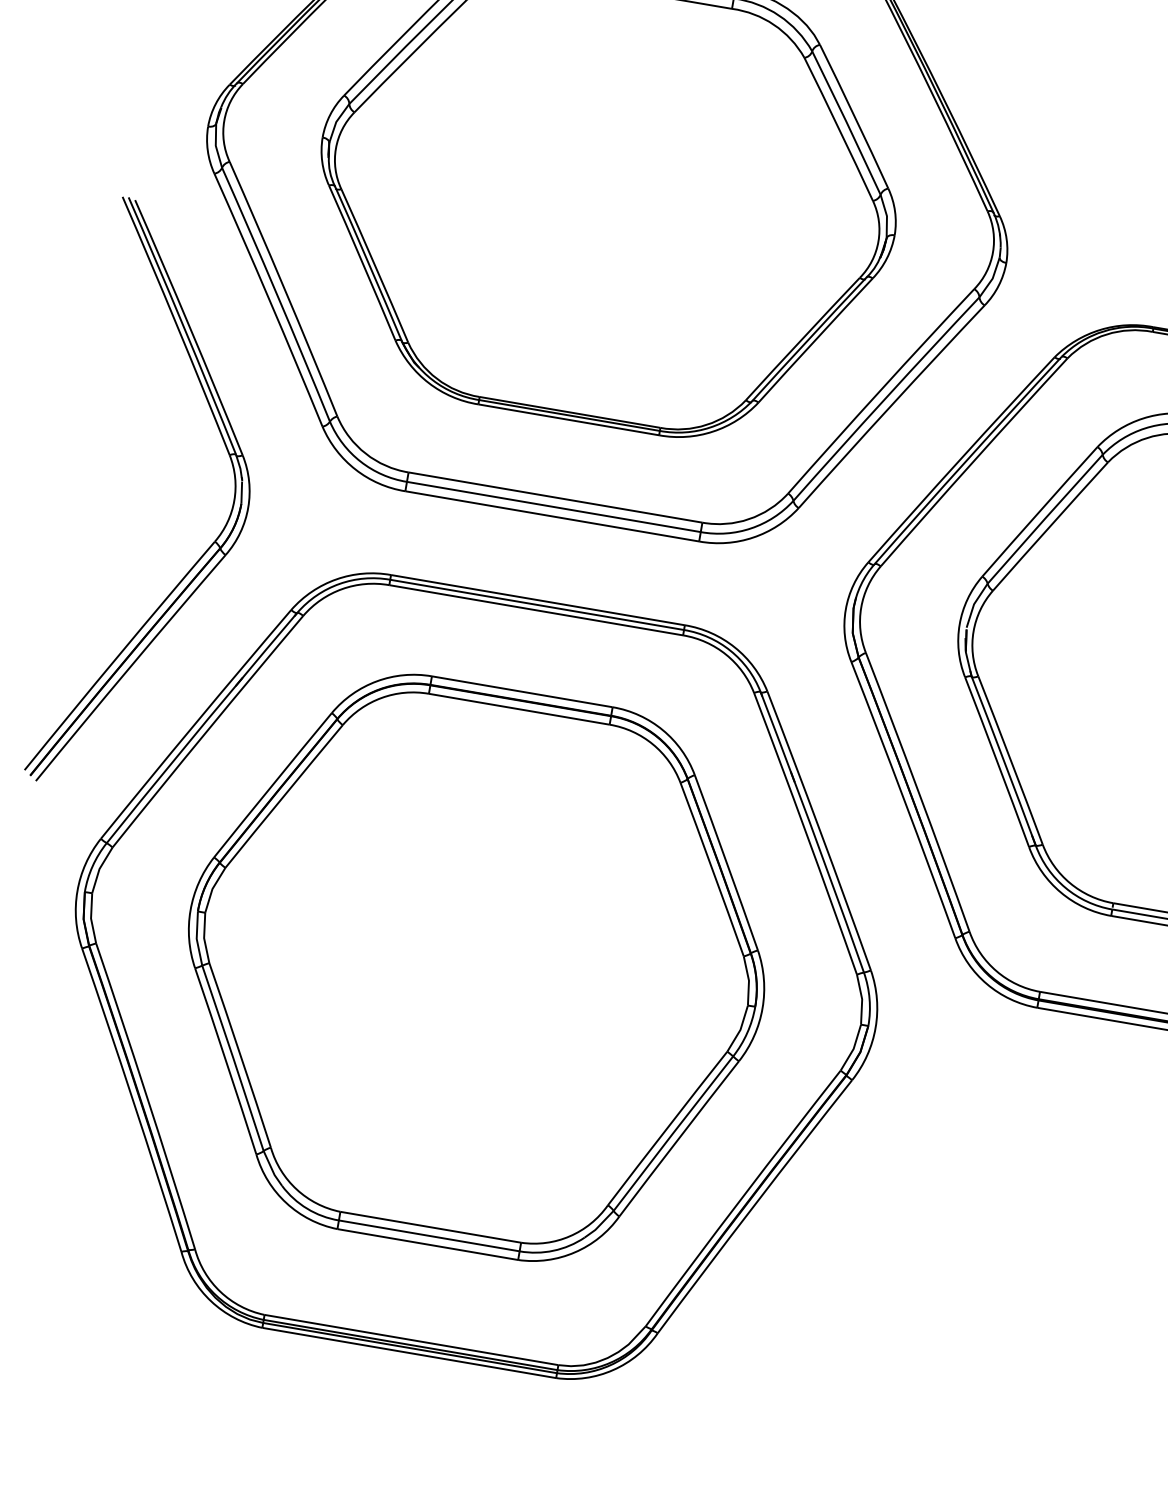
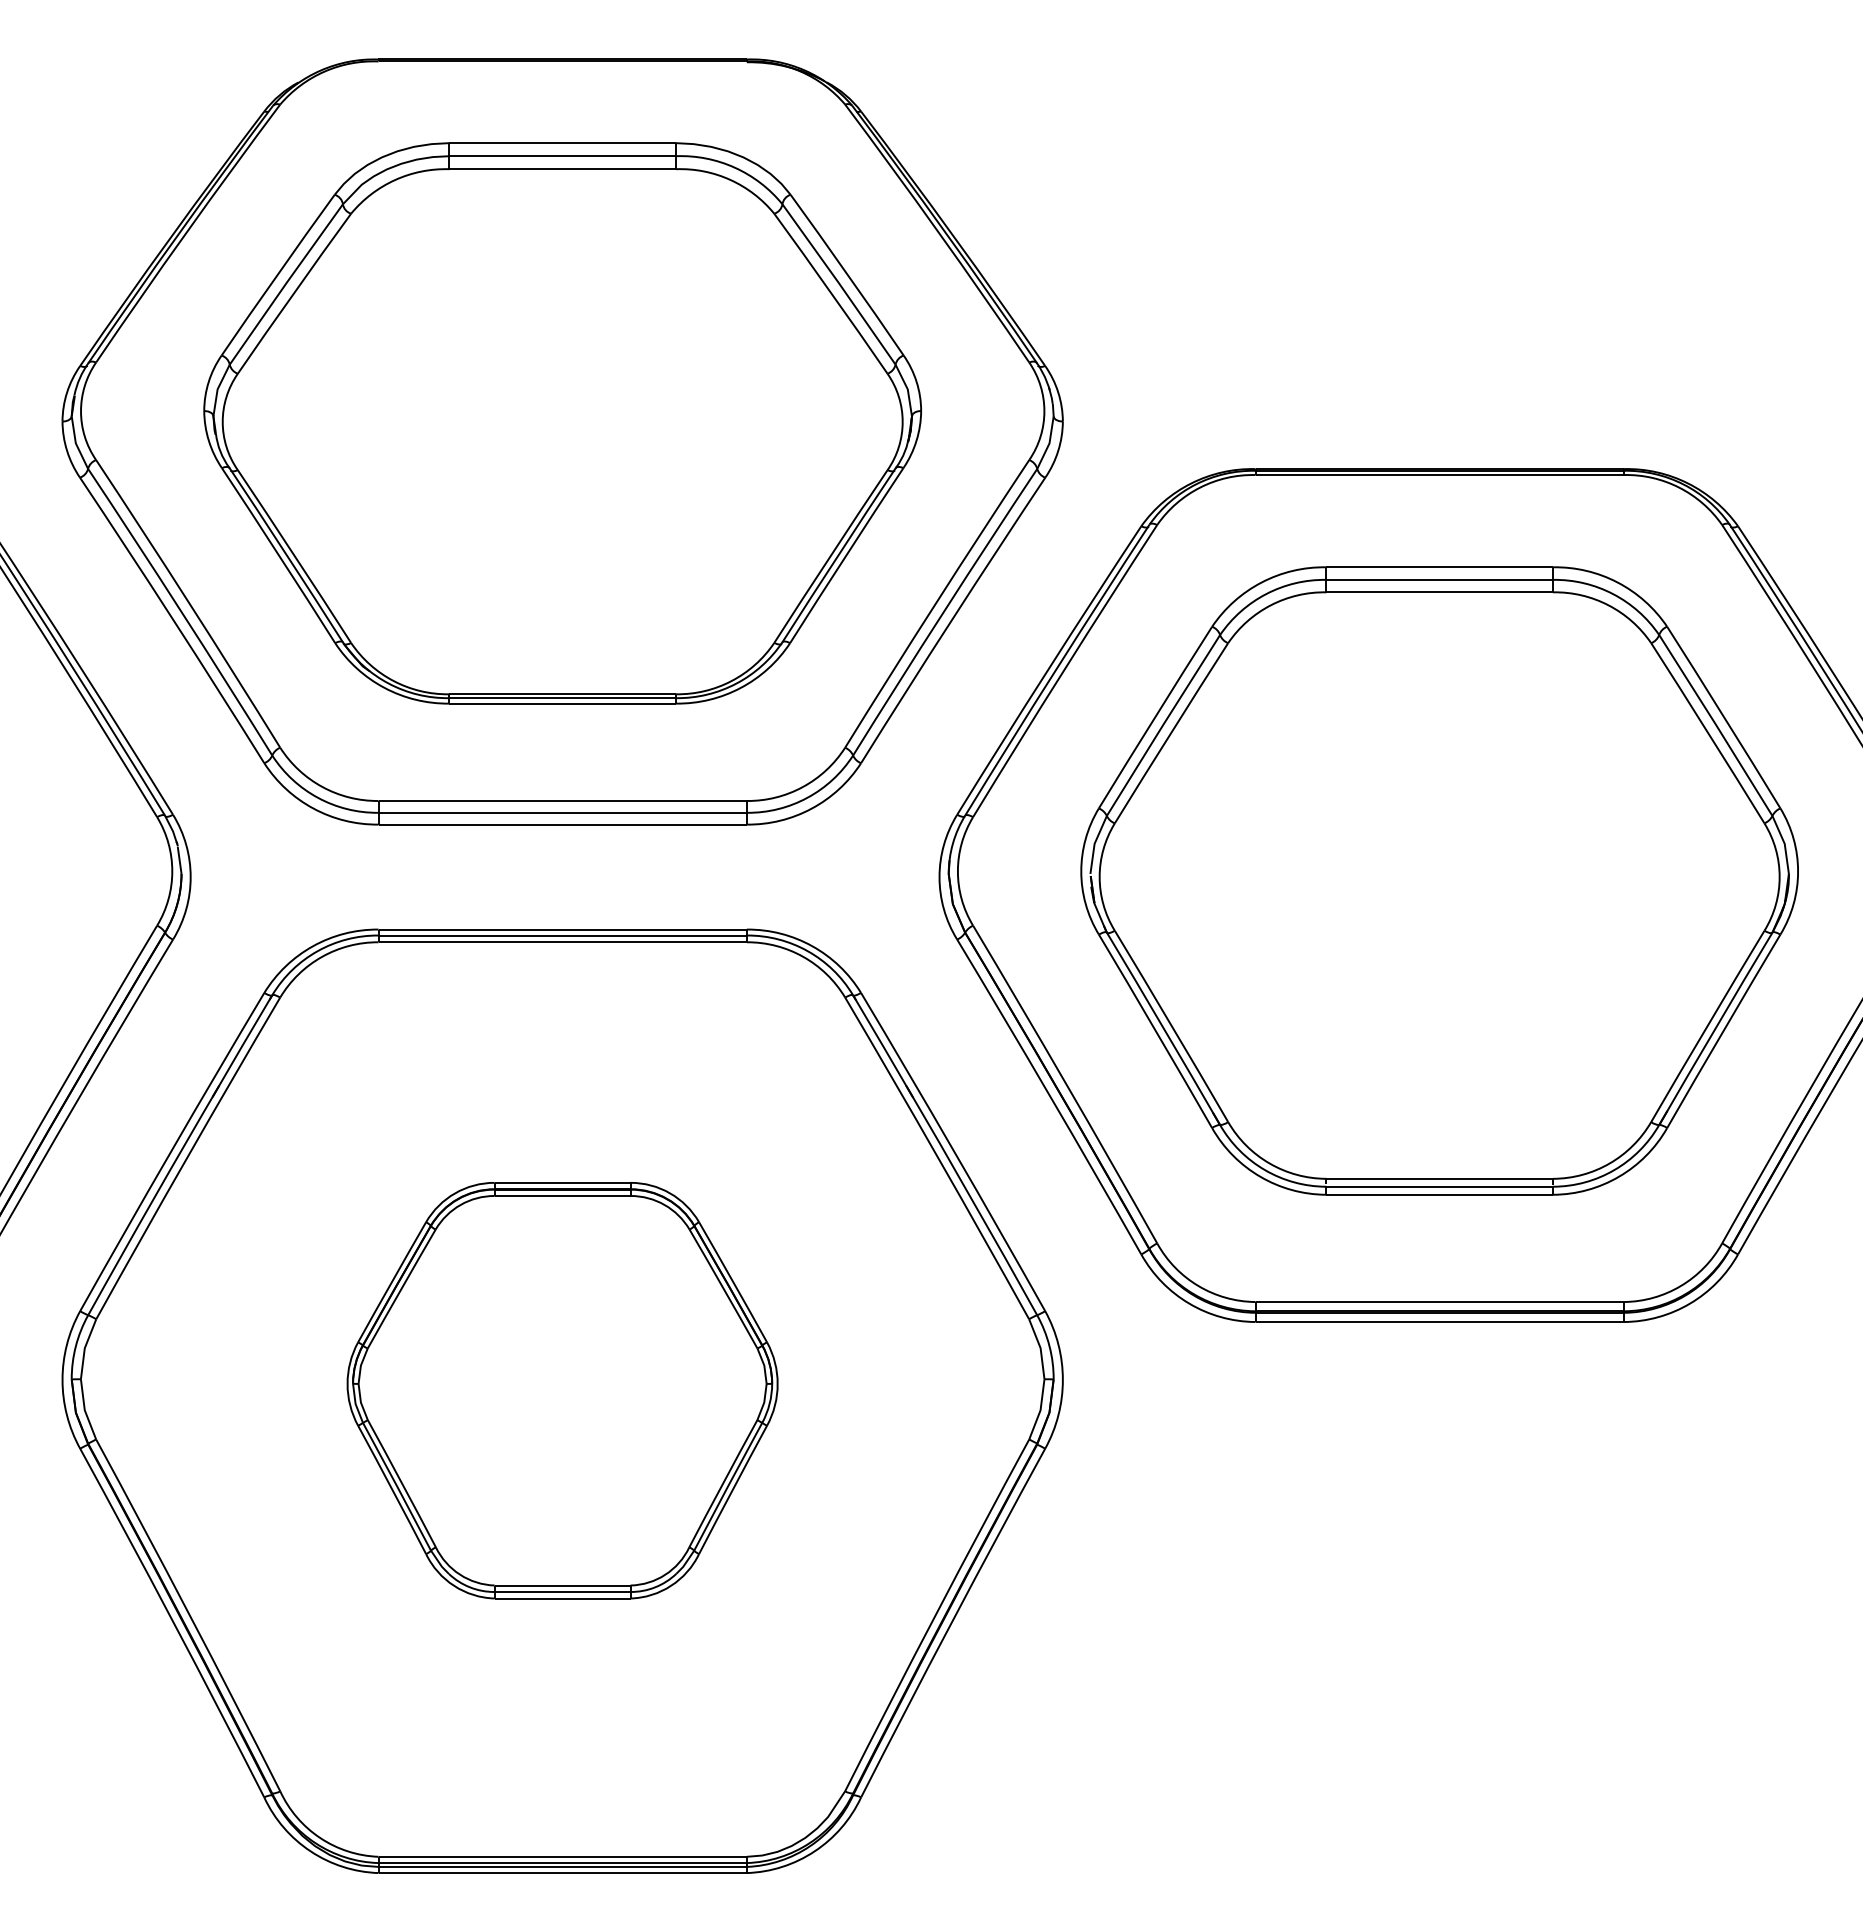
part: (474, 967) -> (562, 1390), size x0.6

